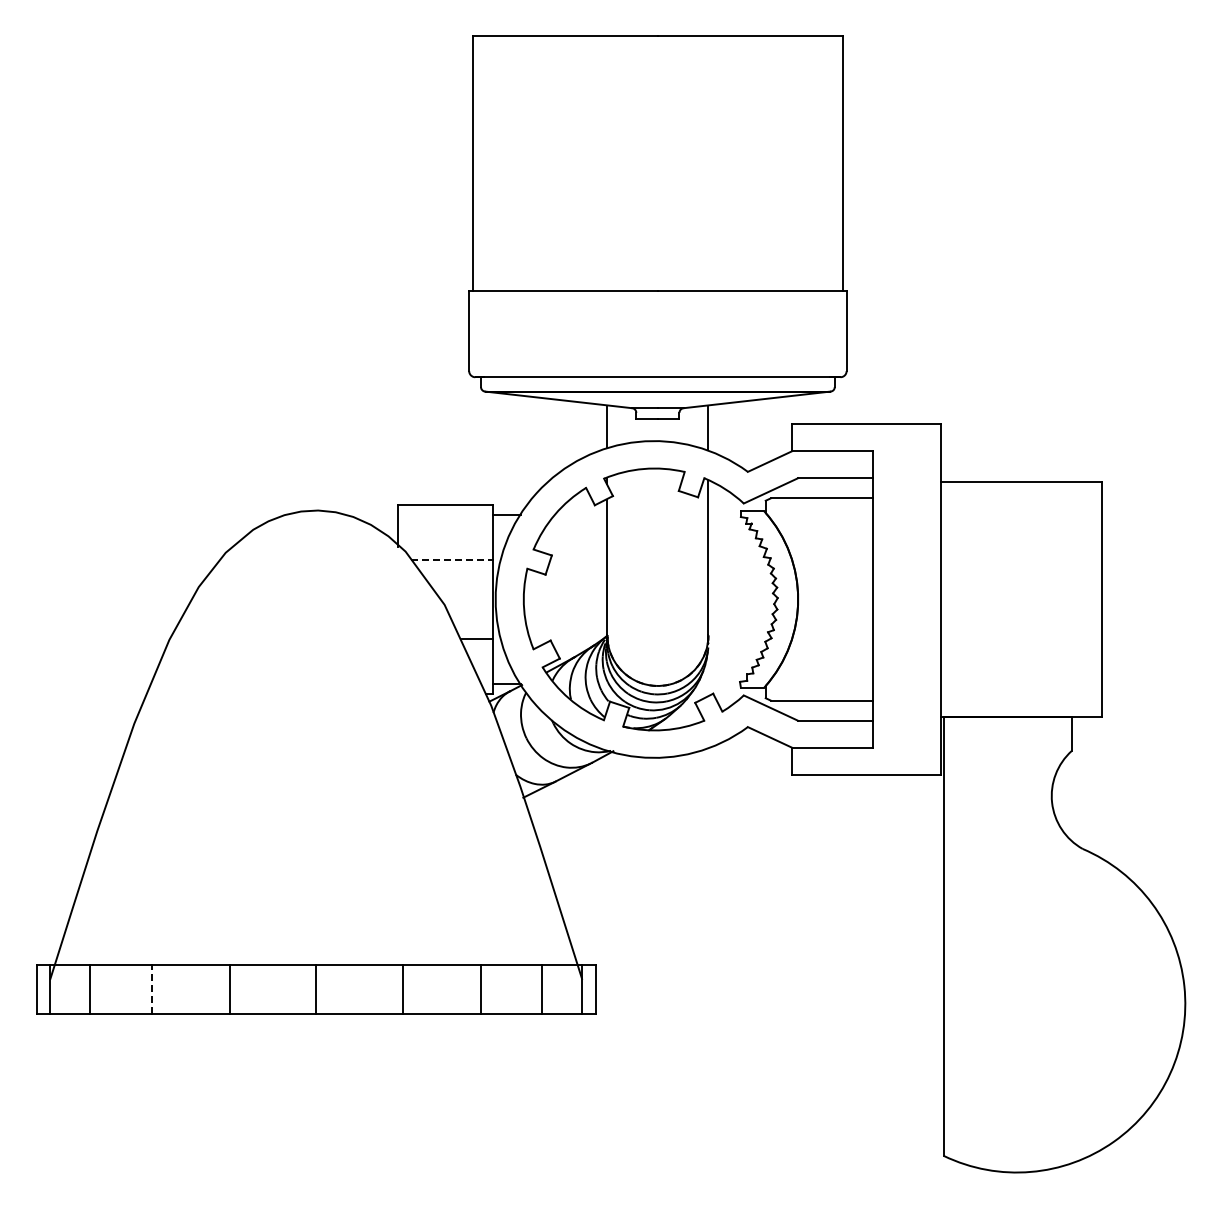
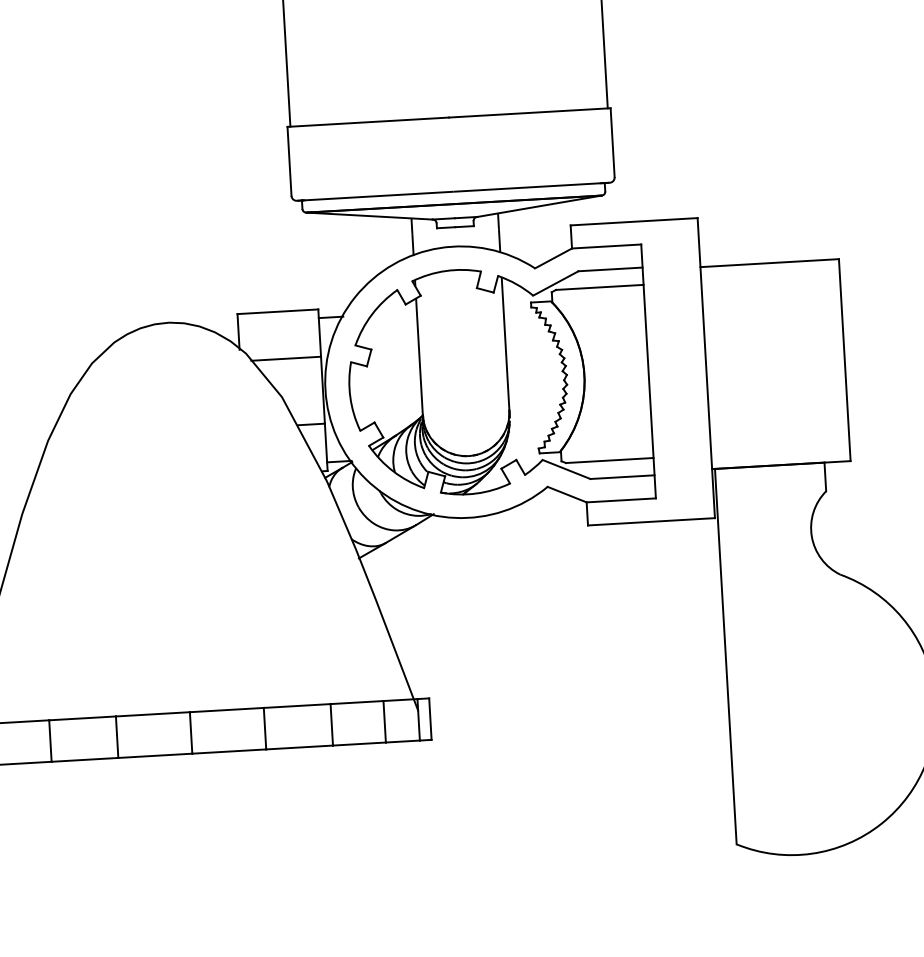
line: (452, 560) -> (286, 358), dashed -> solid
line: (151, 989) -> (50, 740), dashed -> solid

